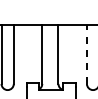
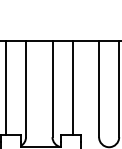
line: (30, 53) -> (6, 87), added
line: (70, 53) -> (72, 87), added
line: (86, 54) -> (98, 89), dashed -> solid

